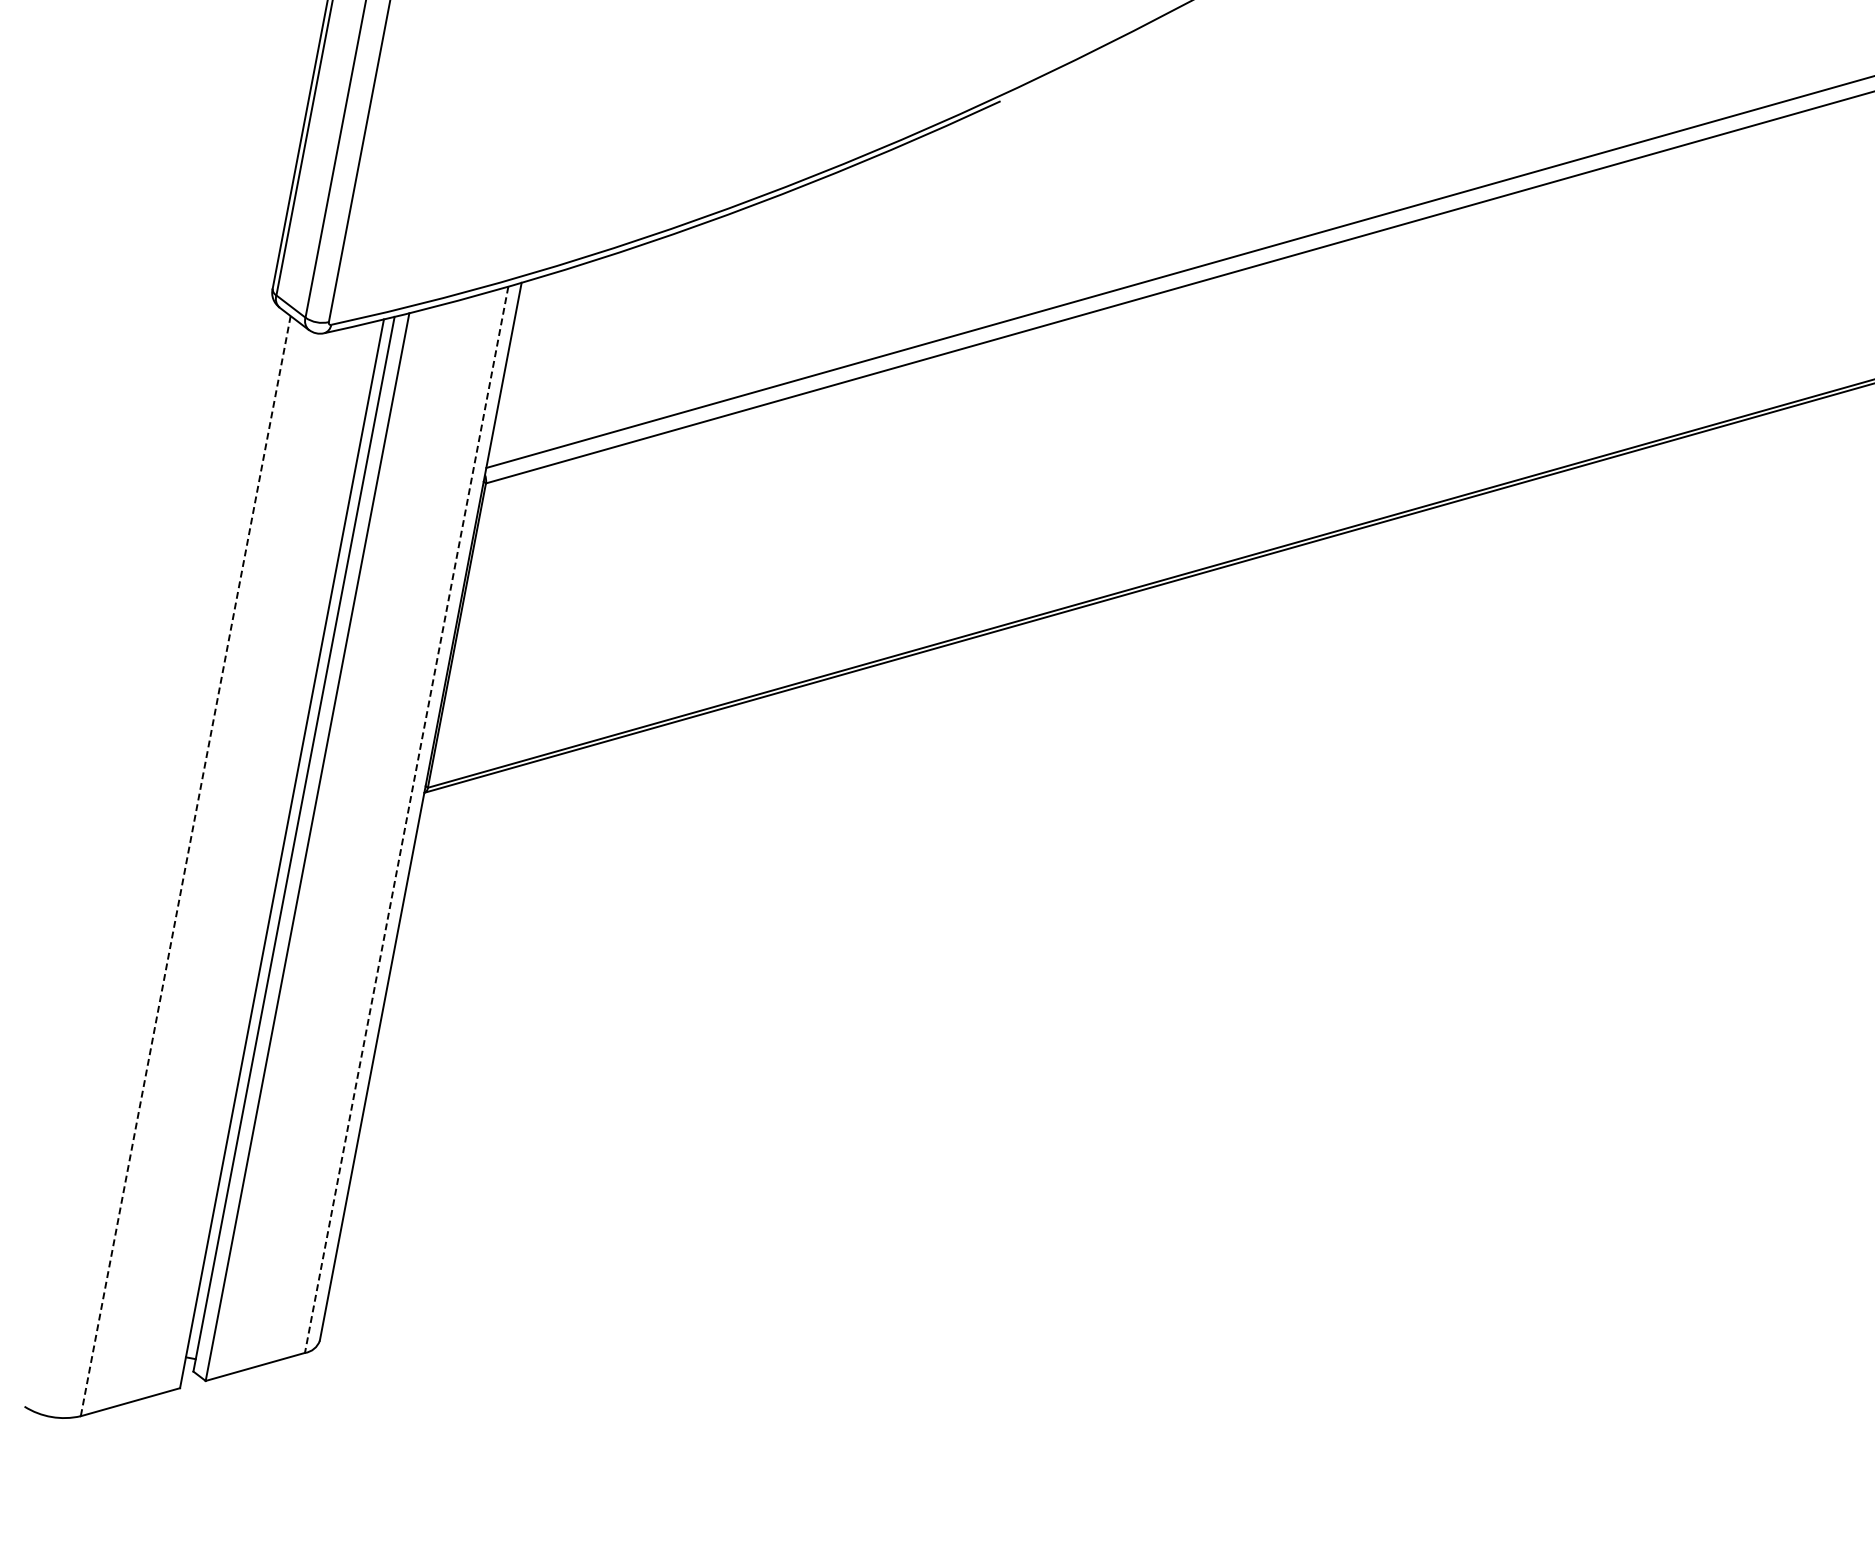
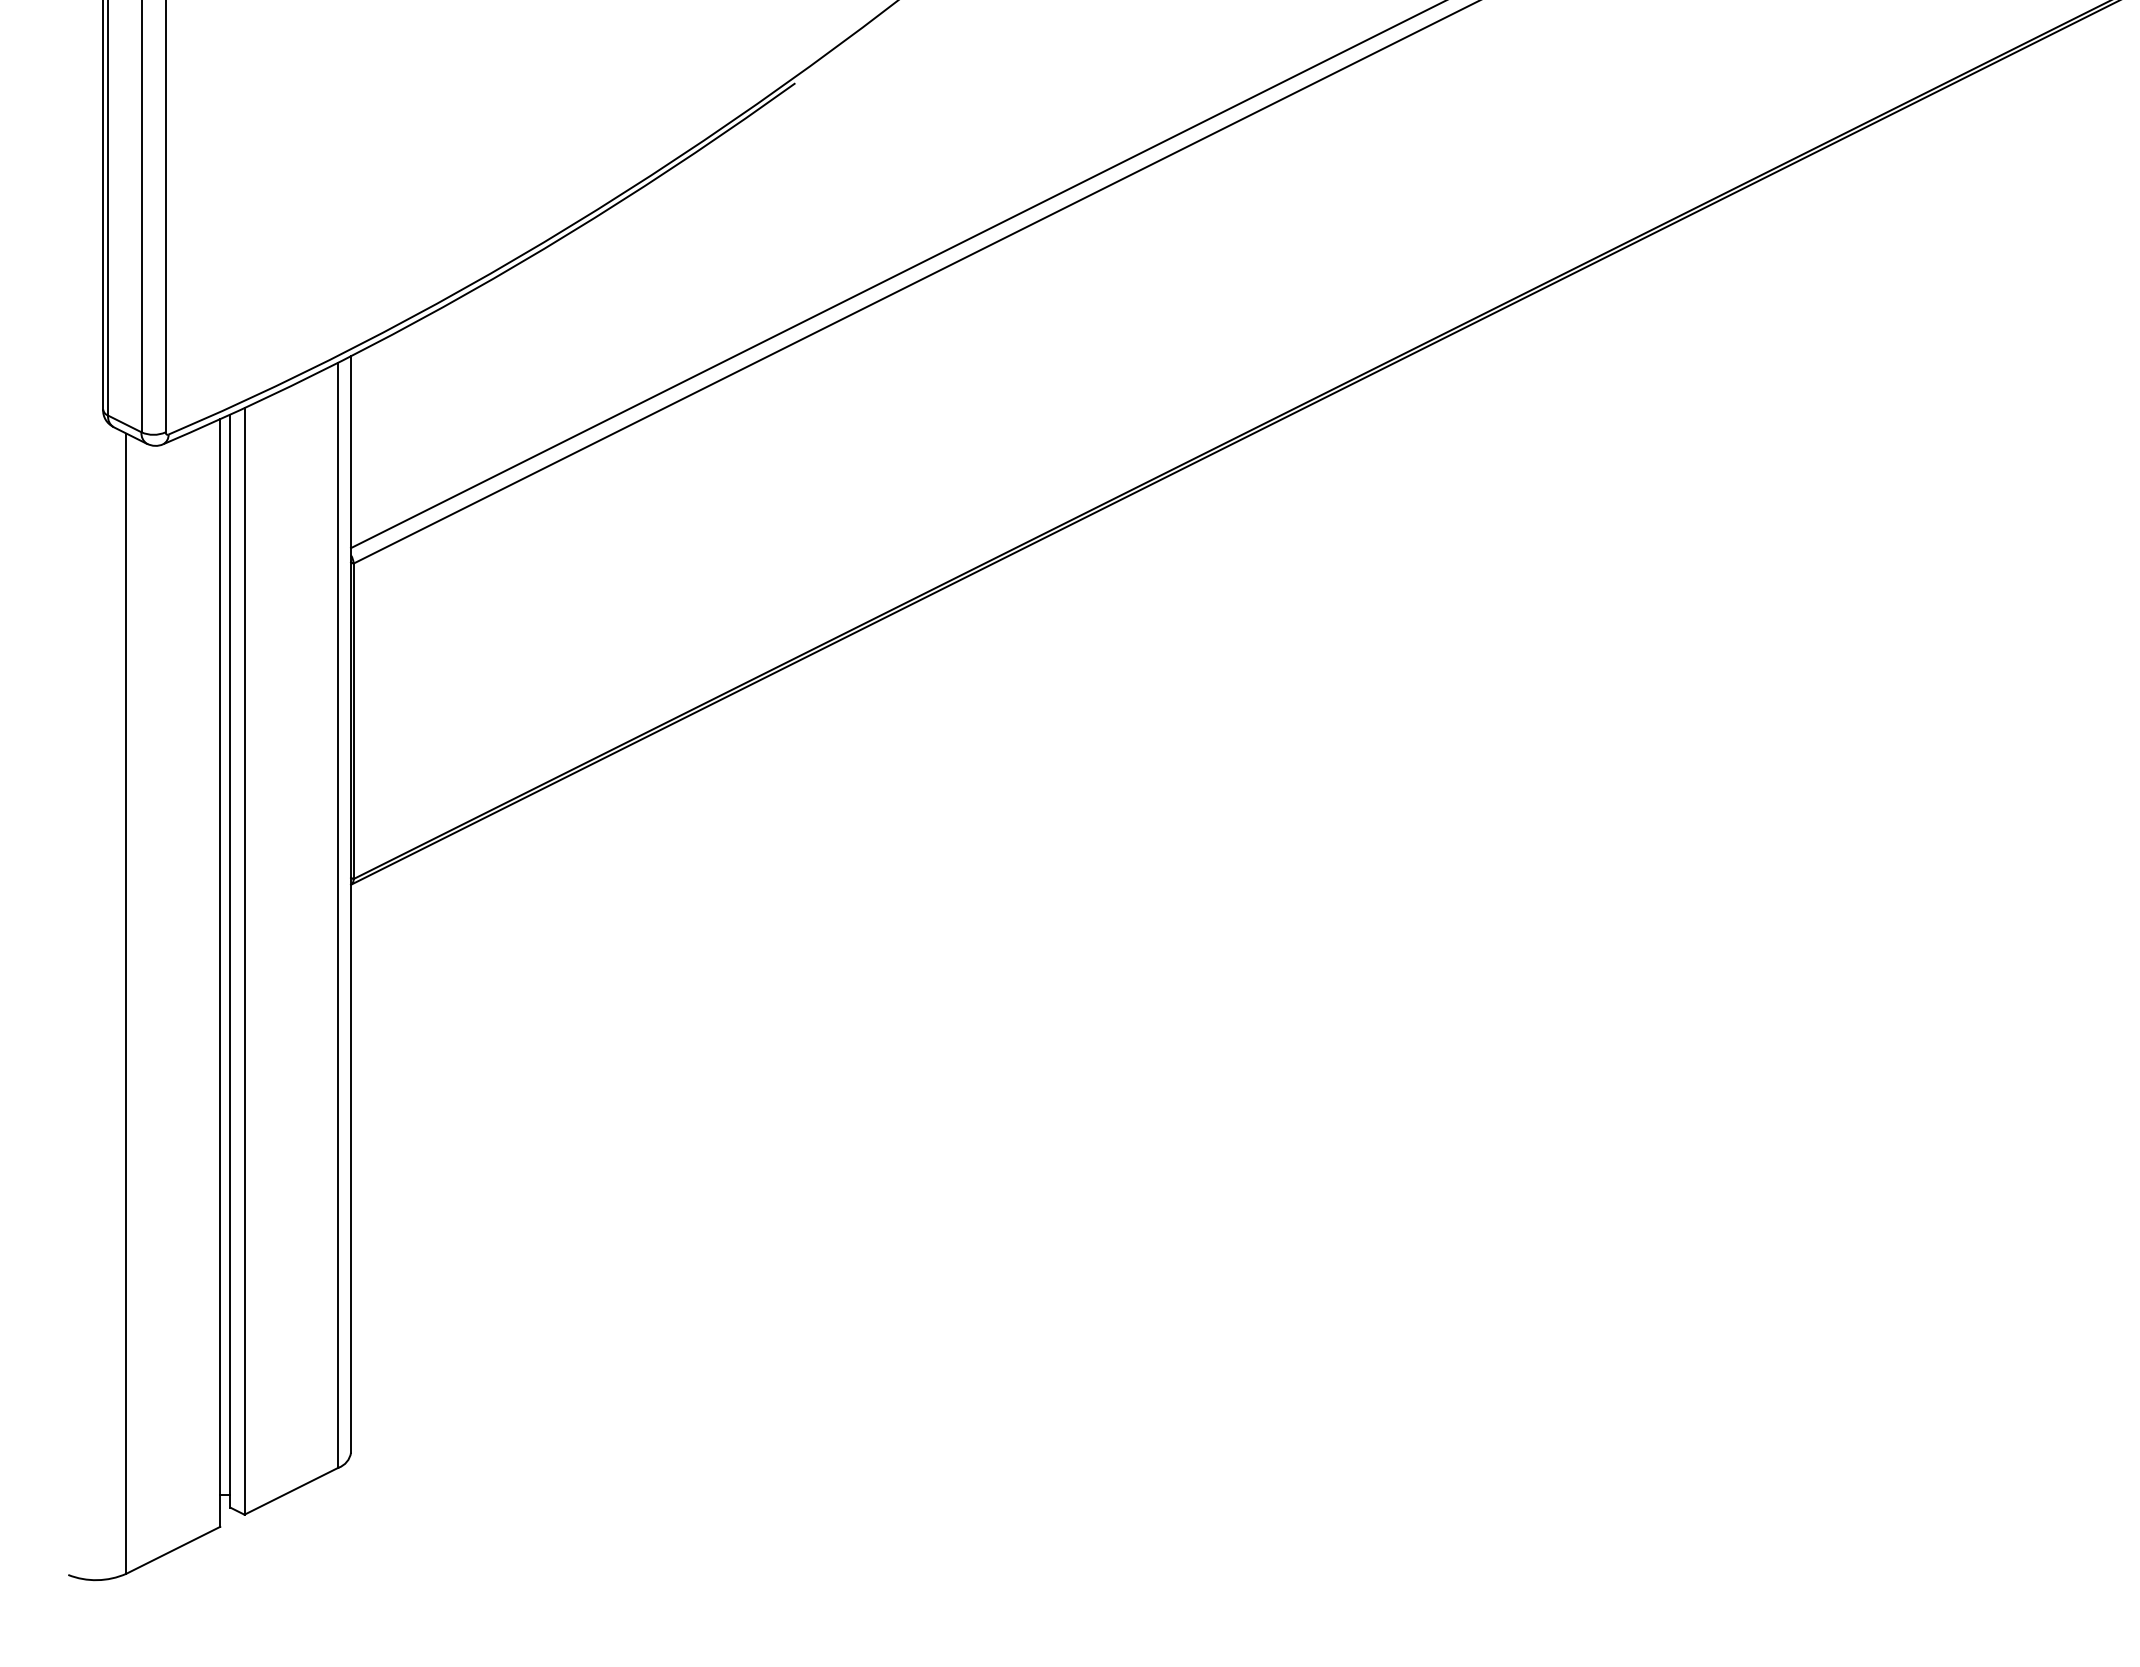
line: (406, 820) -> (338, 915), dashed -> solid
line: (185, 866) -> (126, 1004), dashed -> solid

